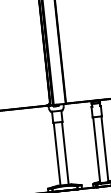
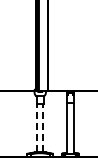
line: (65, 153) -> (43, 128), solid -> dashed
line: (57, 154) -> (37, 128), solid -> dashed

